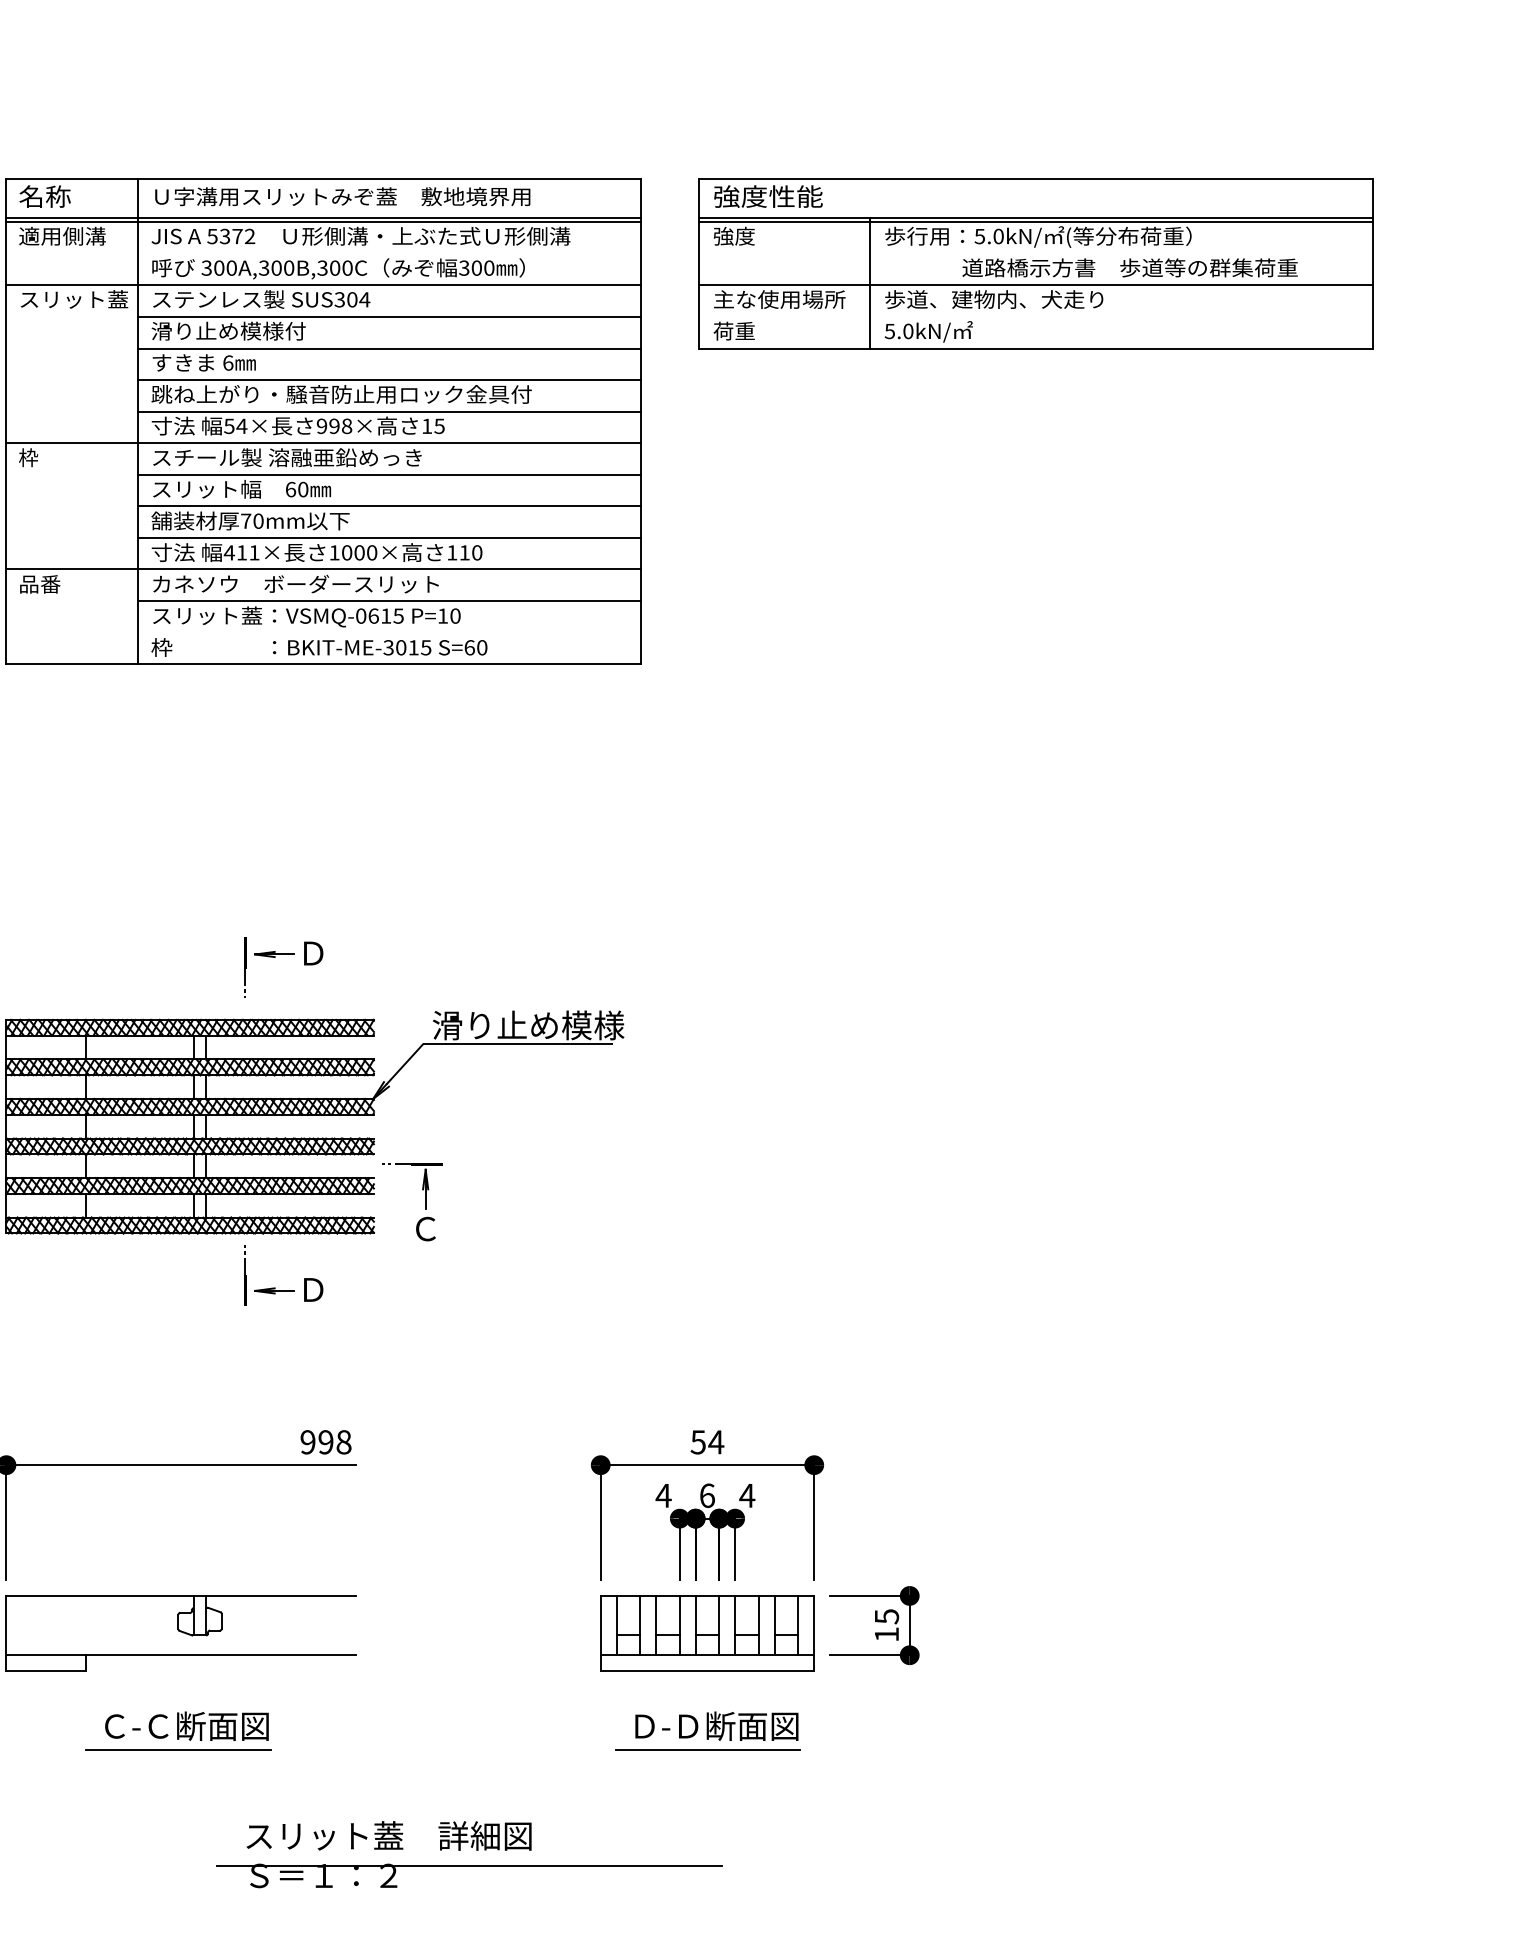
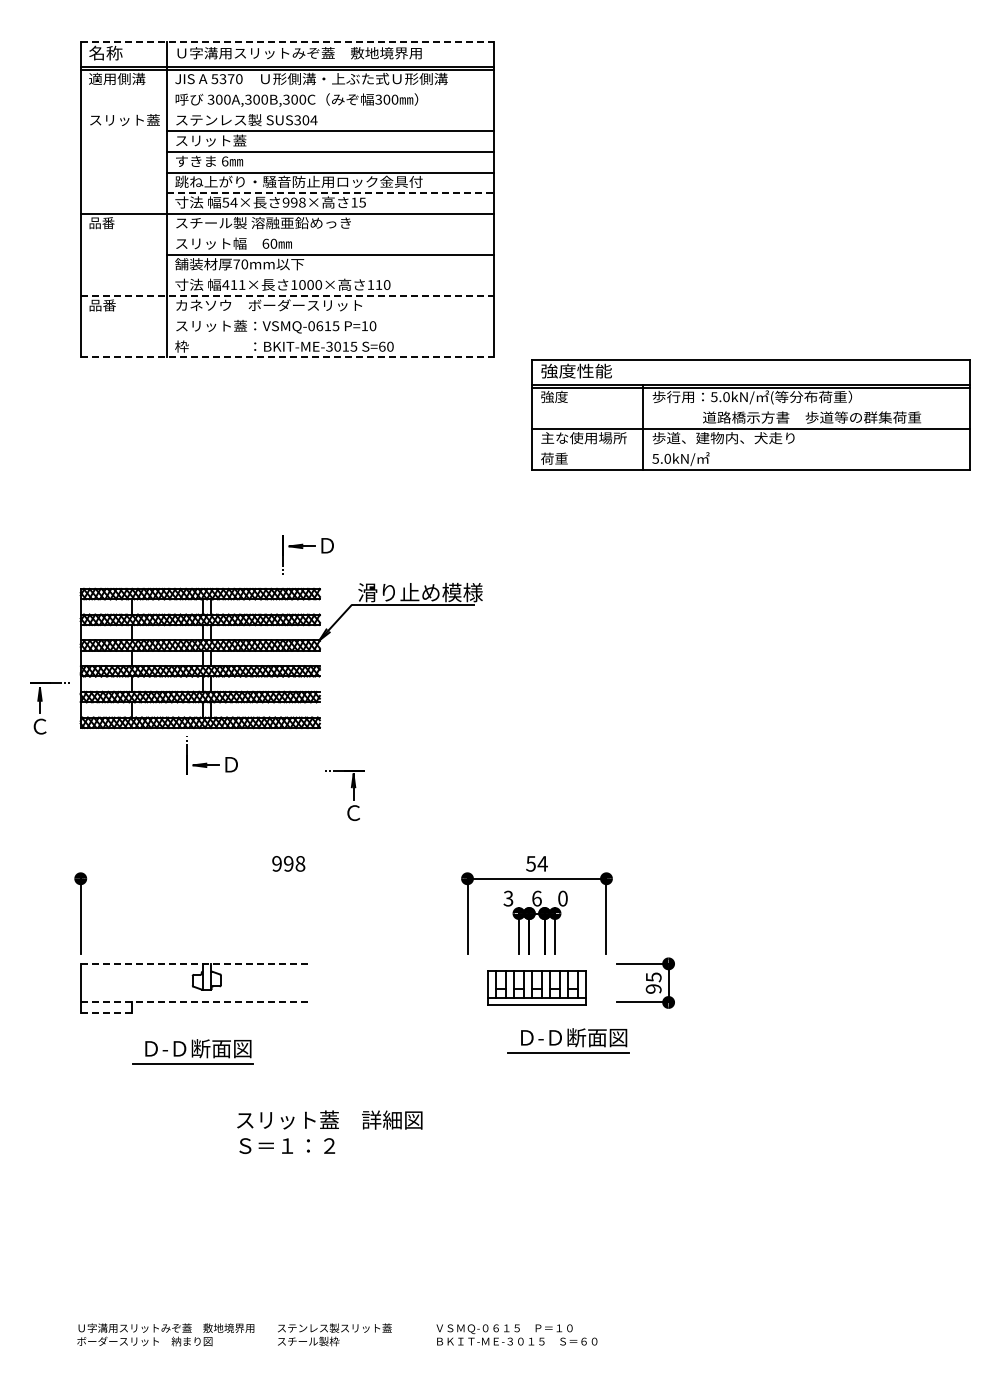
line: (324, 178) -> (287, 41), solid -> dashed
text: (250, 237) -> (239, 79), 5372 -> 5370
part: (1035, 263) -> (750, 414), moved
line: (322, 284) -> (286, 110), removed
text: (228, 330) -> (225, 140), 滑り止め模様付 -> スリット蓋
line: (390, 412) -> (330, 193), solid -> dashed
text: (38, 458) -> (101, 223), 枠 -> 品番
line: (388, 475) -> (329, 234), removed
line: (388, 538) -> (329, 275), removed
line: (324, 568) -> (287, 295), solid -> dashed
line: (388, 601) -> (329, 316), removed
line: (324, 664) -> (287, 357), solid -> dashed
part: (276, 957) -> (303, 548), moved
part: (425, 1202) -> (353, 795), moved
part: (274, 1286) -> (206, 762), moved
line: (181, 1464) -> (194, 878), removed
text: (663, 1495) -> (508, 898), 4 -> 3
text: (746, 1495) -> (562, 898), 4 -> 0
line: (181, 1595) -> (194, 963), solid -> dashed
part: (706, 1633) -> (536, 988), size x0.7
text: (886, 1633) -> (653, 988), 15 -> 95
line: (181, 1655) -> (194, 1002), solid -> dashed
line: (46, 1670) -> (106, 1012), solid -> dashed
text: (136, 1725) -> (165, 1048), Ｃ-Ｃ断面図 -> Ｄ-Ｄ断面図
part: (708, 1730) -> (568, 1040), moved
line: (470, 1865) -> (382, 1139), removed

